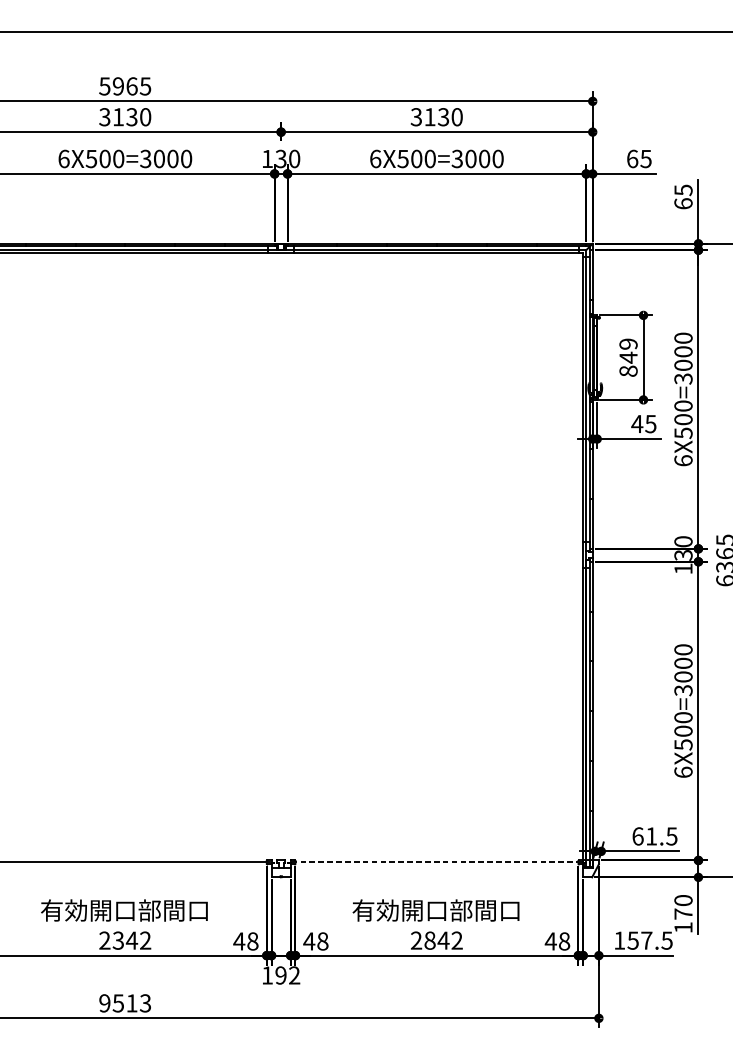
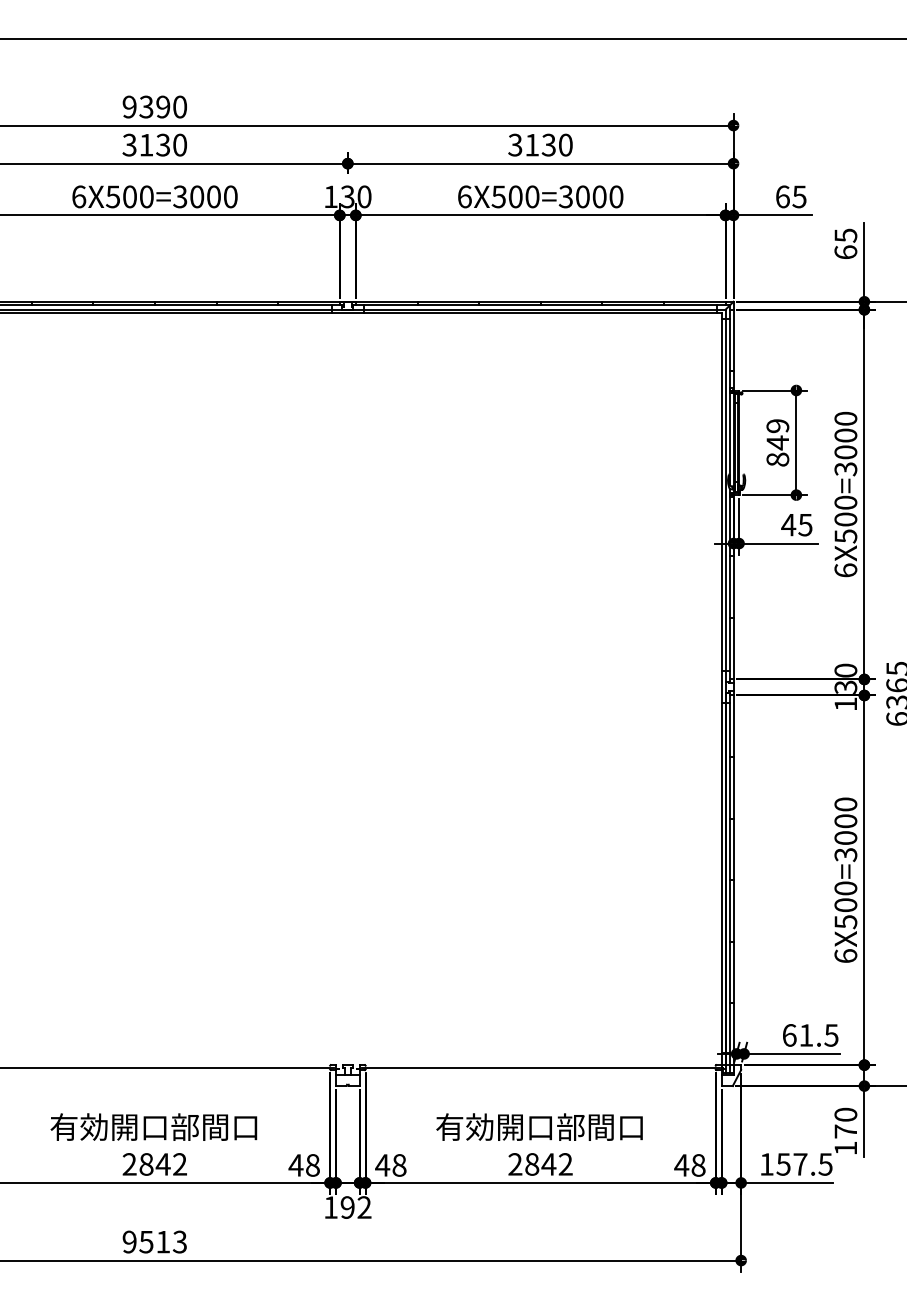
text: (124, 85) -> (154, 106), 5965 -> 9390
line: (436, 862) -> (540, 1067), dashed -> solid
text: (118, 940) -> (146, 1164), 2342 -> 2842

